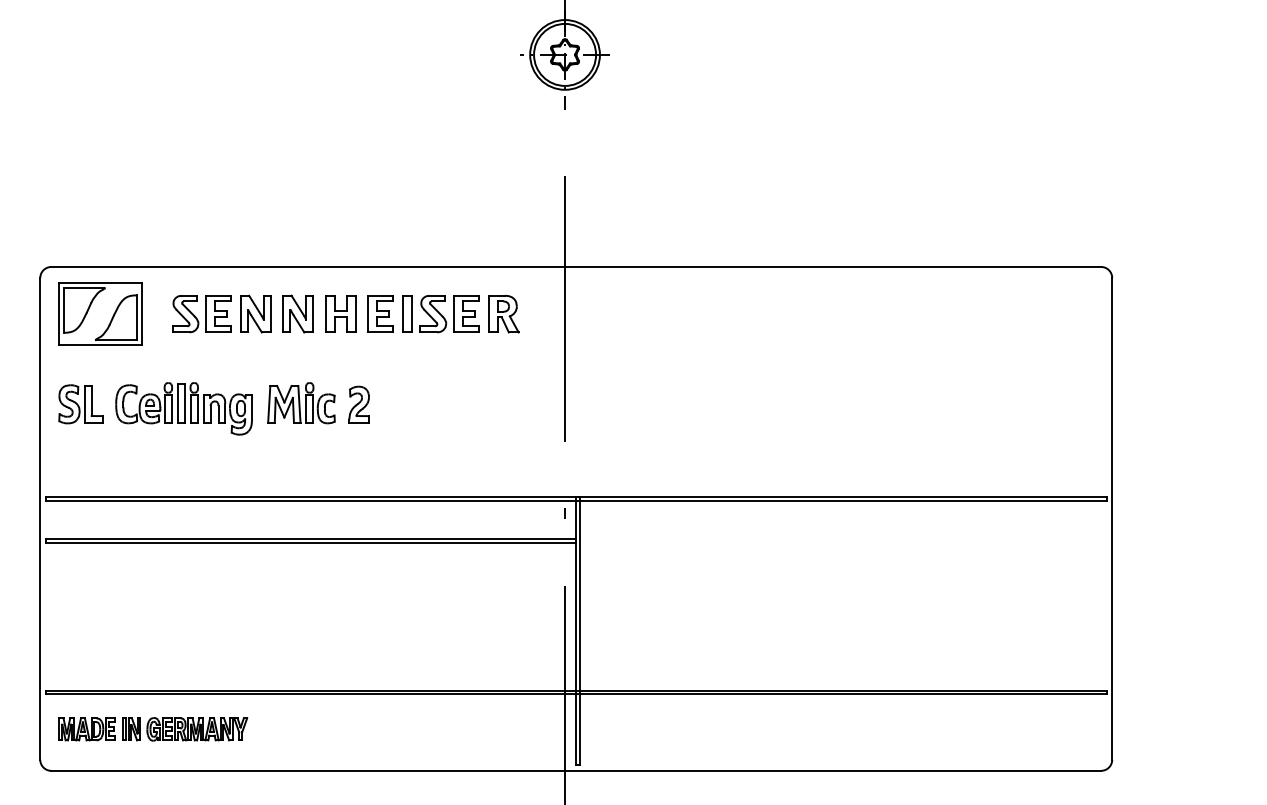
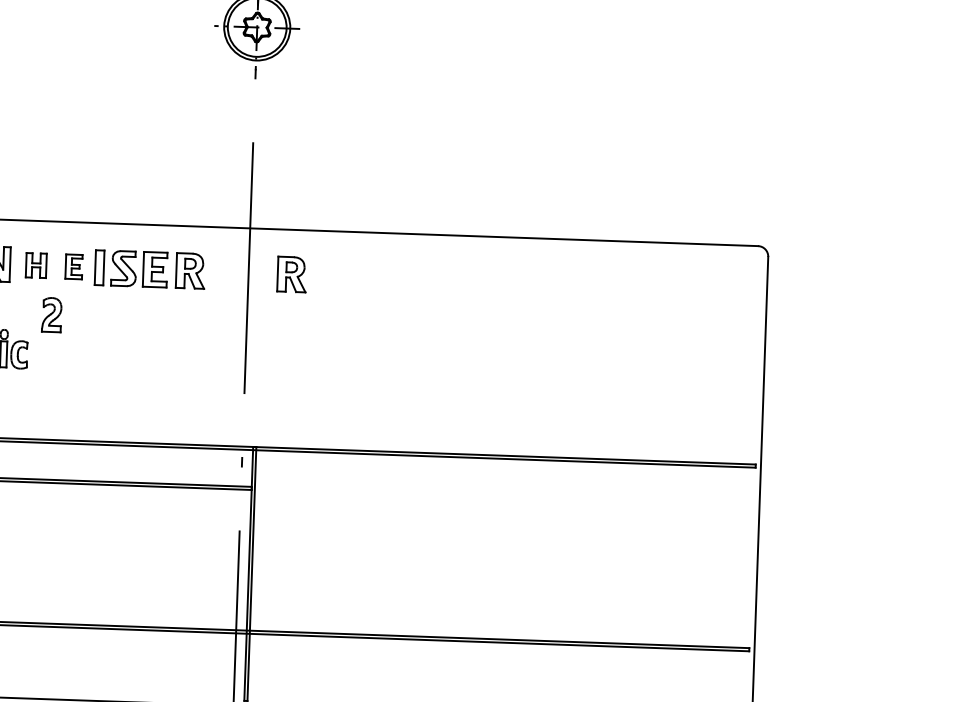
part: (340, 313) -> (35, 265), size x0.7
part: (380, 313) -> (73, 266), size x0.7
part: (610, 314) -> (291, 274), added
part: (358, 404) -> (51, 314), moved

